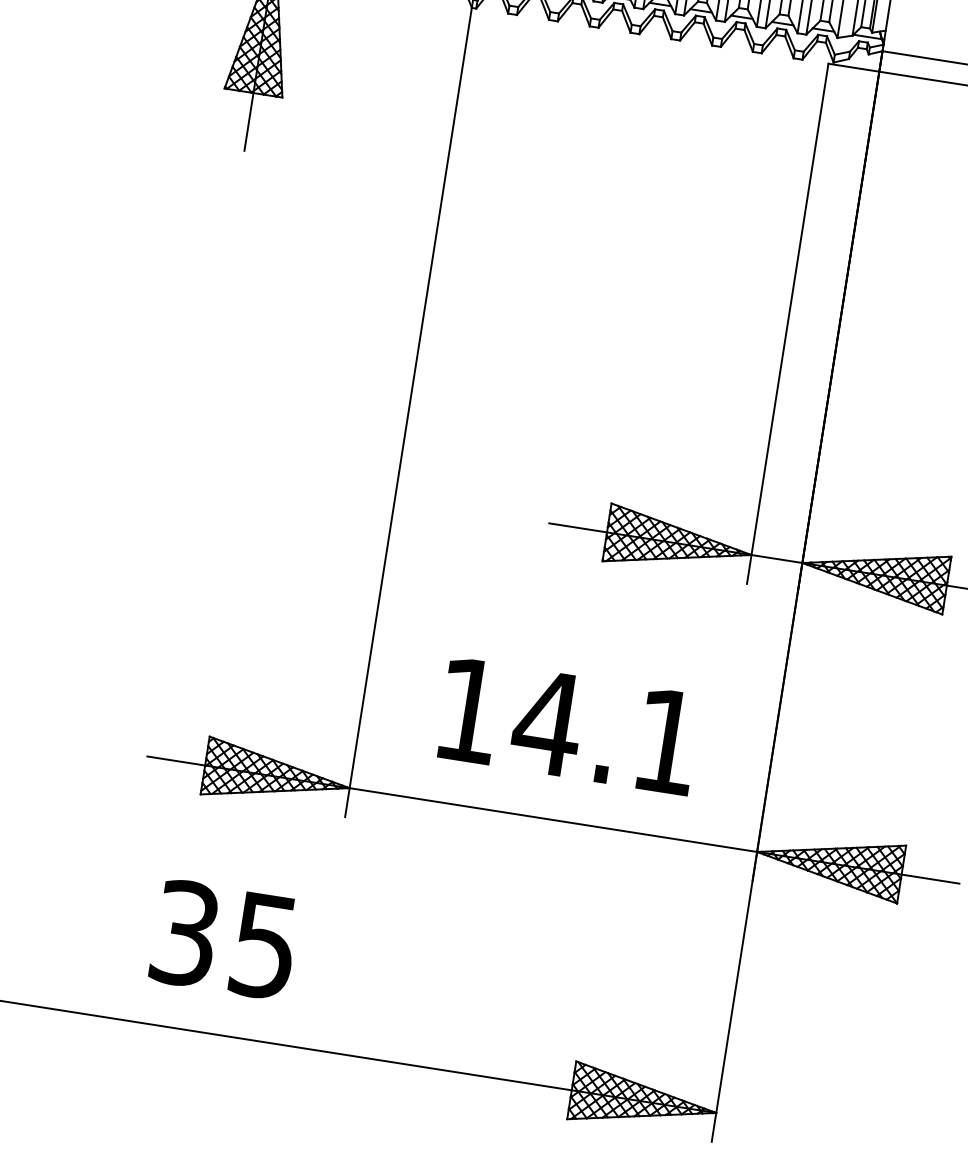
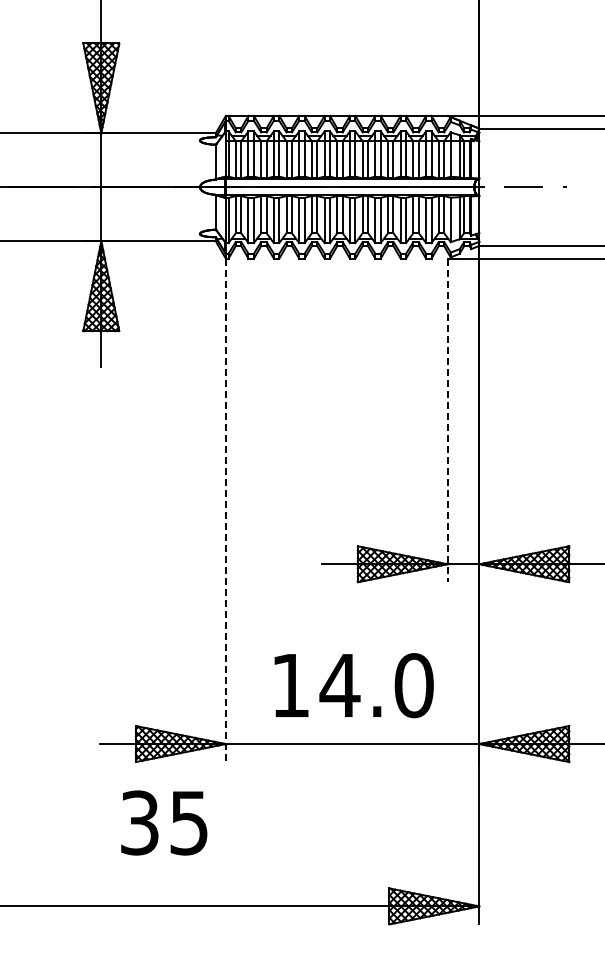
line: (787, 323) -> (447, 420), solid -> dashed
line: (407, 412) -> (225, 510), solid -> dashed
text: (666, 741) -> (413, 685), 14.1 -> 14.0
text: (225, 938) -> (164, 822), moved

